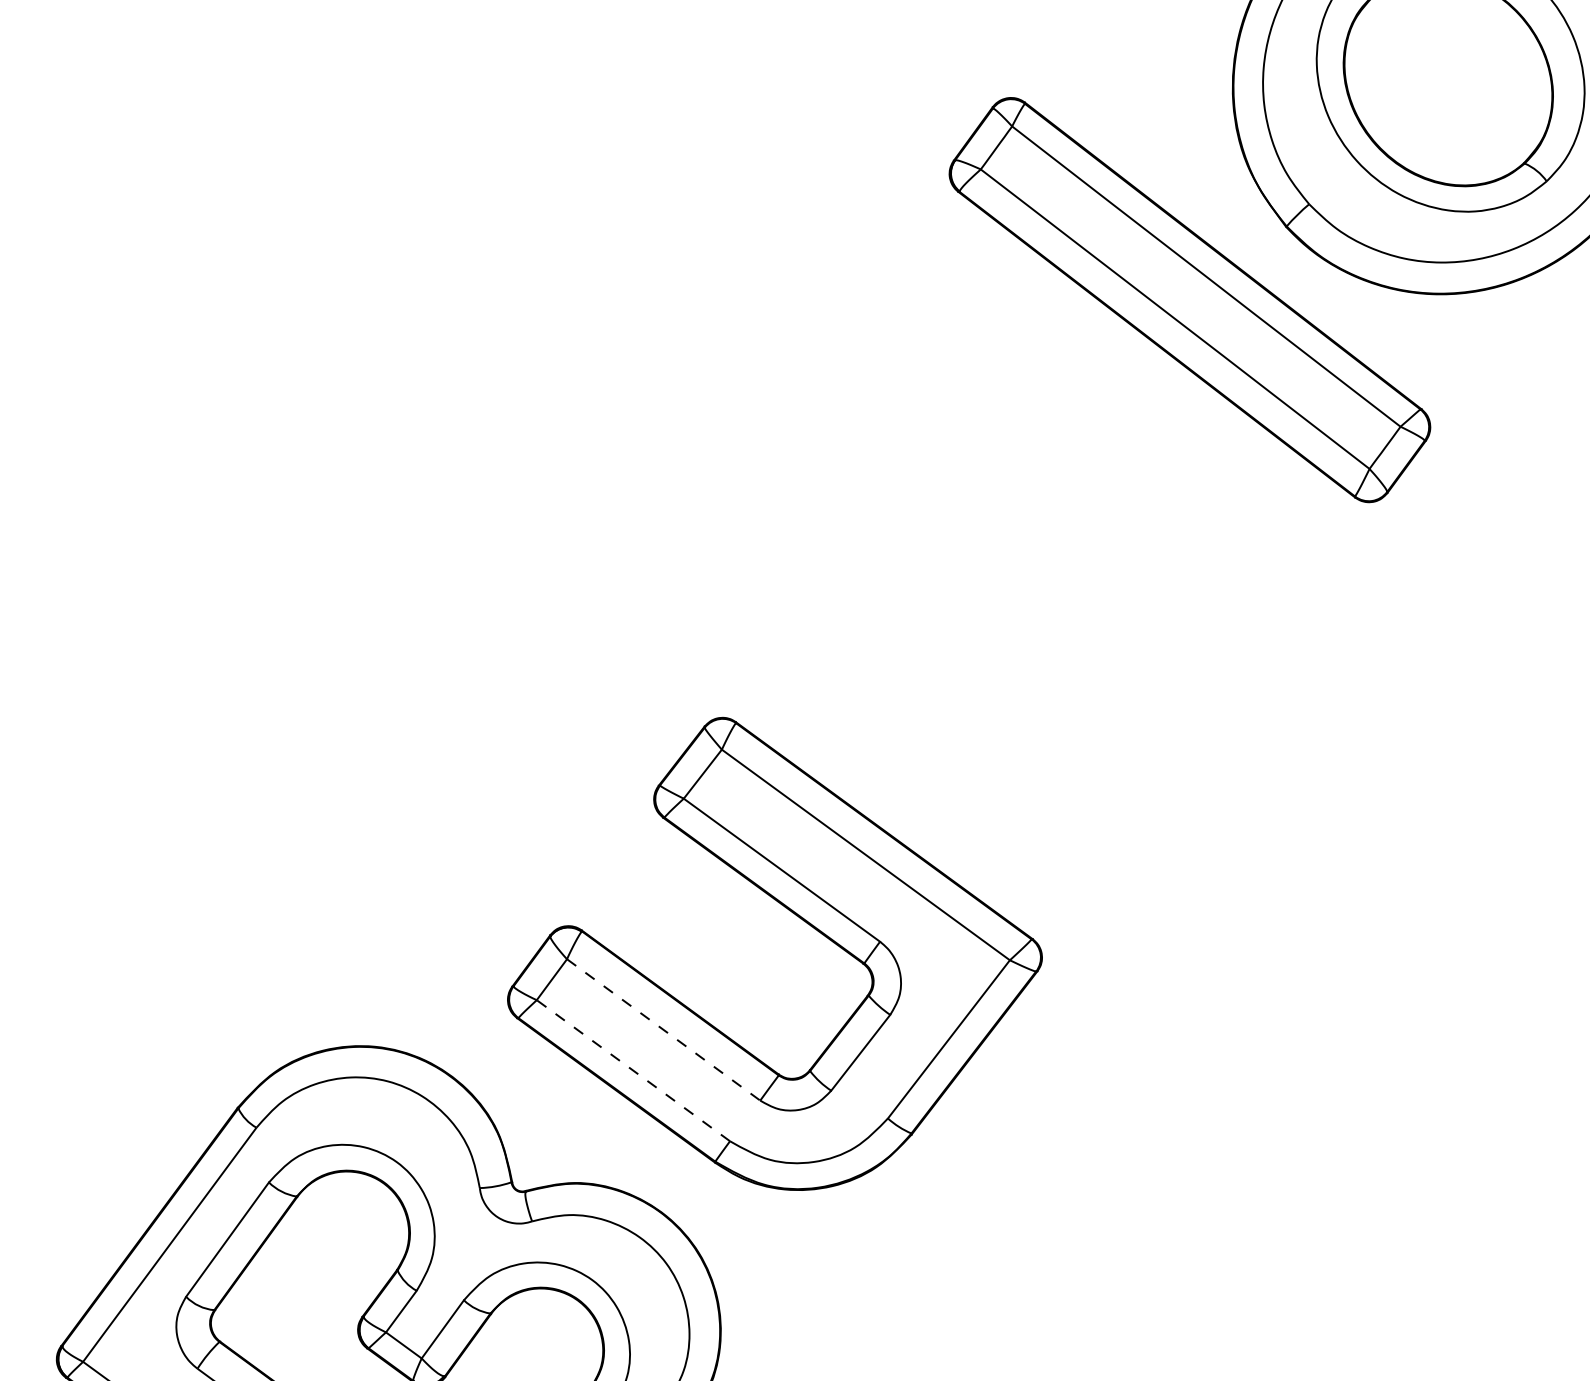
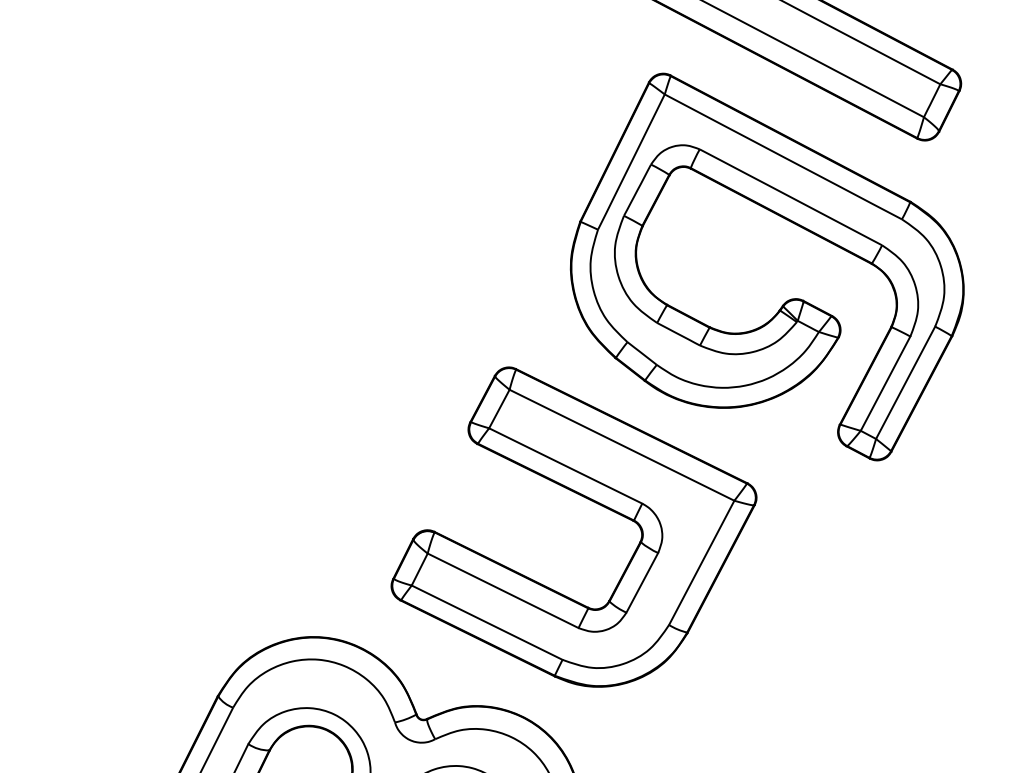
part: (1133, 692) -> (787, 300), added
line: (663, 1029) -> (502, 590), dashed -> solid
line: (633, 1070) -> (487, 622), dashed -> solid

